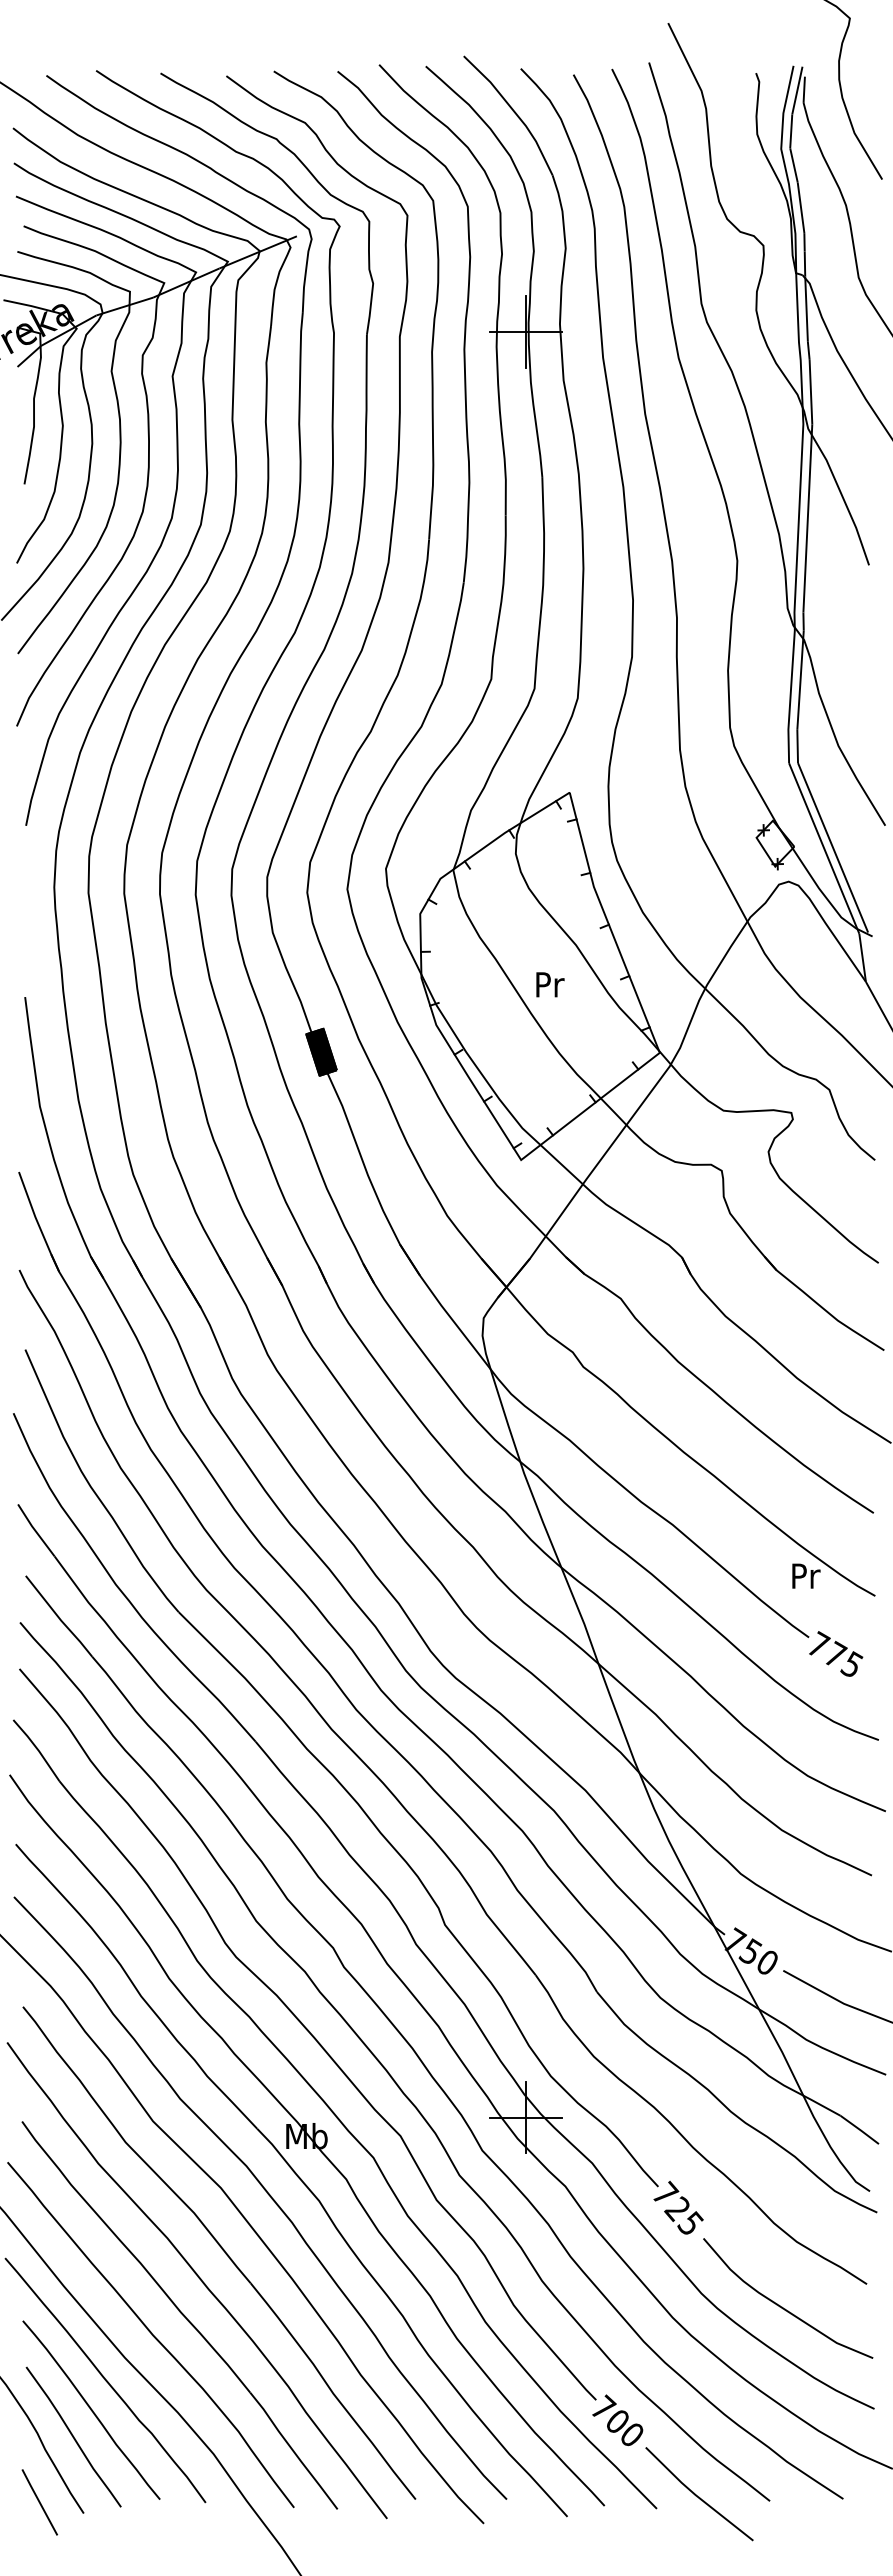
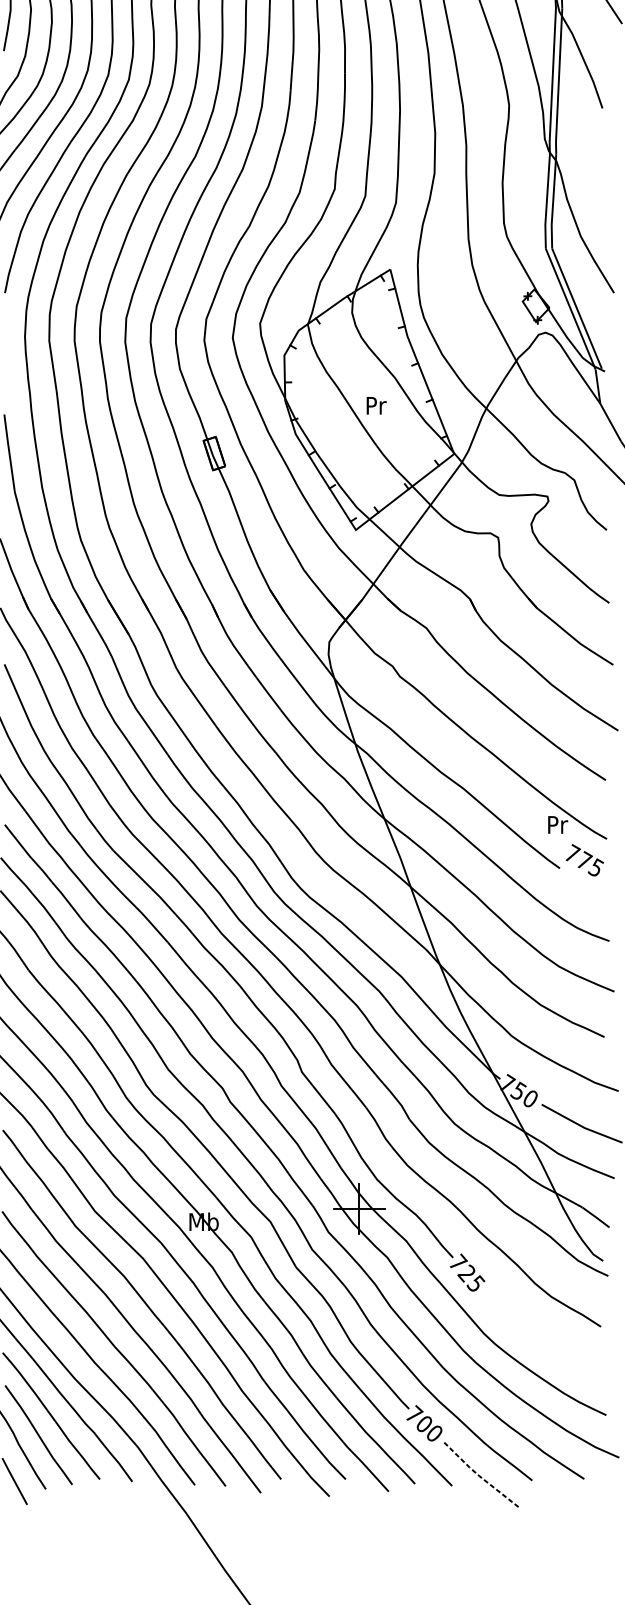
fill: (321, 1051) -> (214, 453), removed
text: (836, 1653) -> (585, 859), moved
curve: (782, 2306) -> (541, 1342), removed
line: (696, 2495) -> (480, 1476), solid -> dashed

